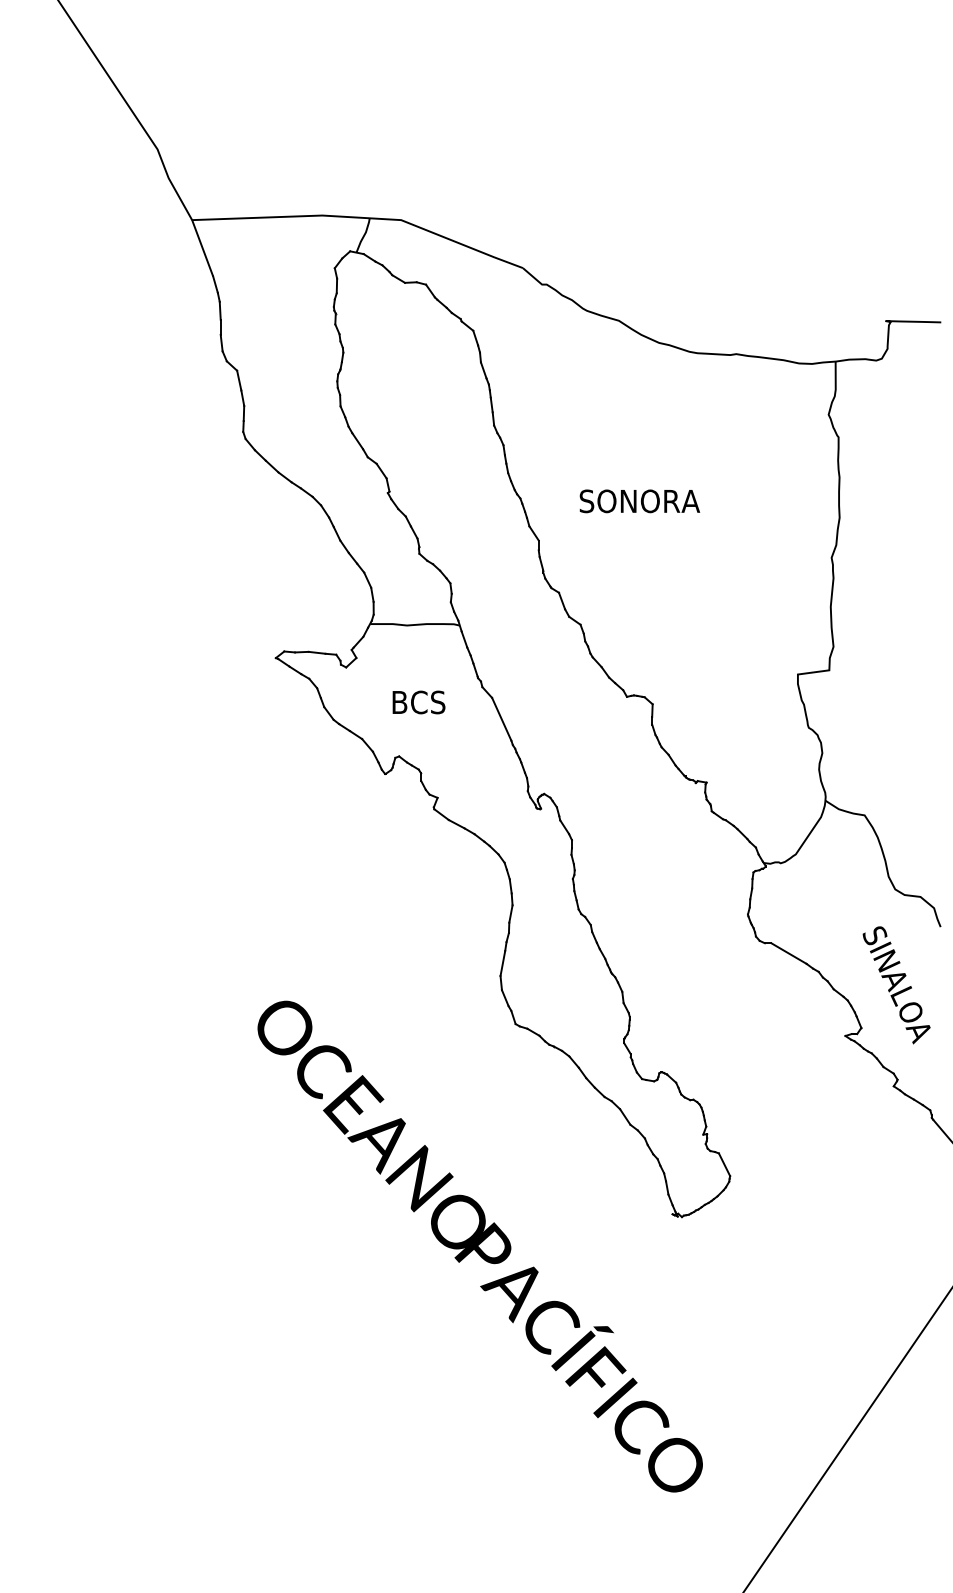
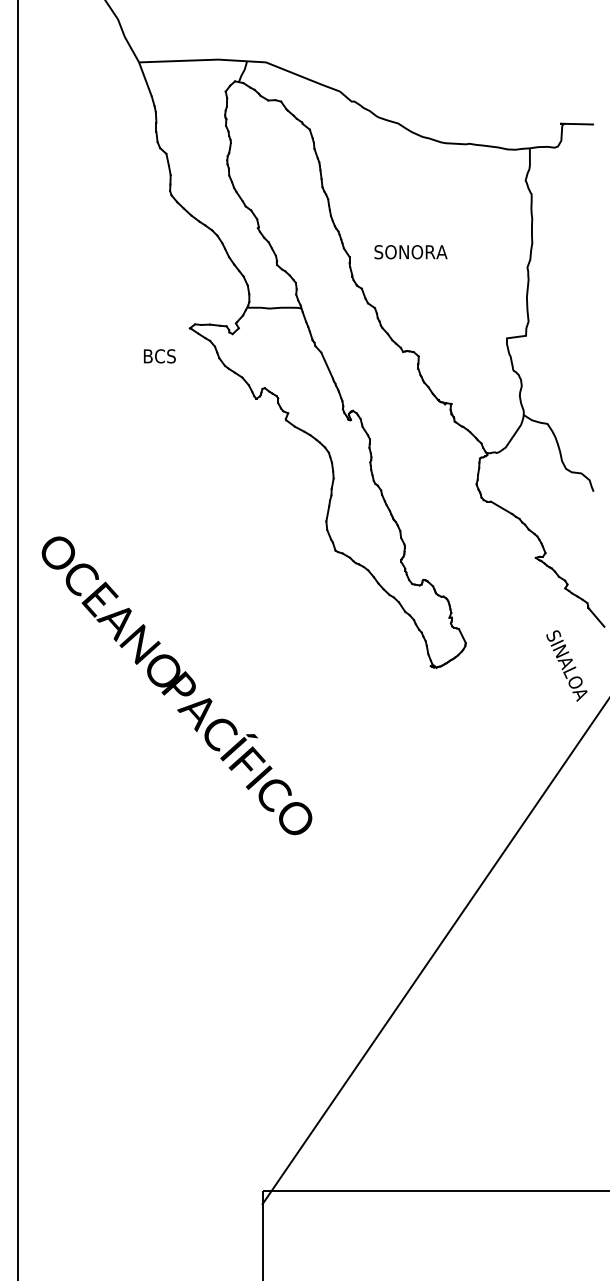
text: (639, 501) -> (410, 252), moved
text: (418, 702) -> (159, 356), moved
text: (895, 984) -> (566, 665), moved
text: (479, 1246) -> (176, 685), moved

